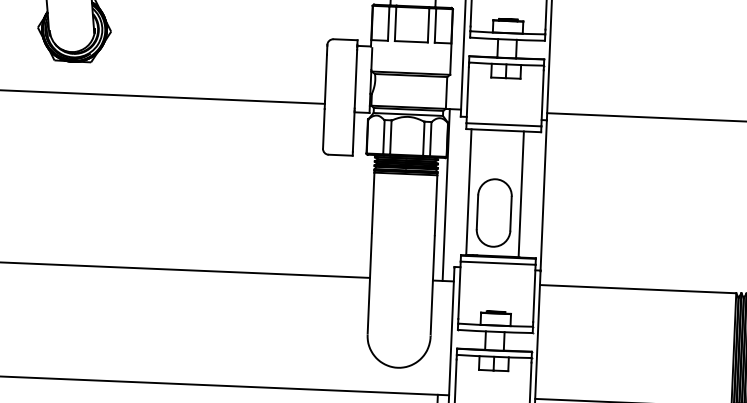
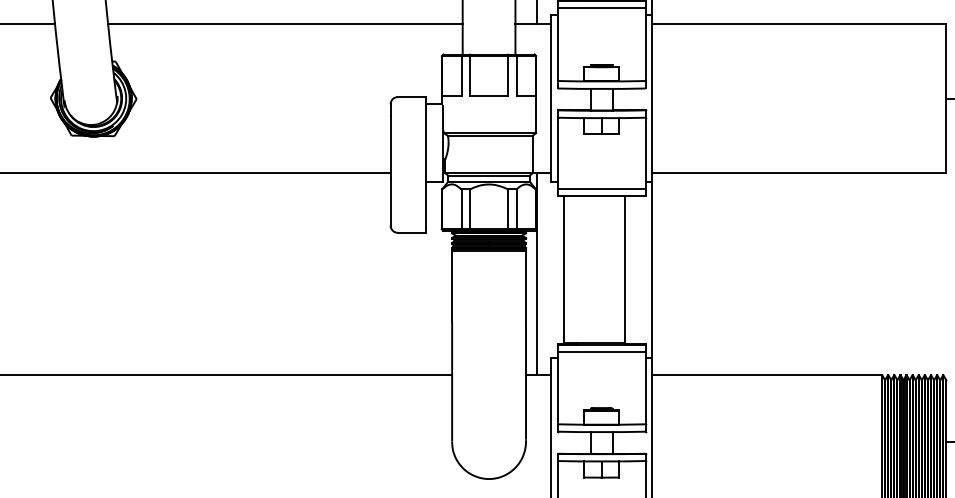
part: (494, 212) -> (594, 292), removed

